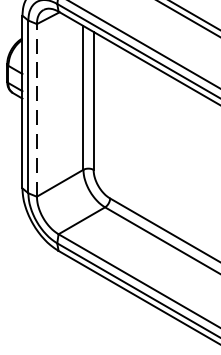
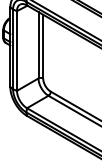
line: (37, 111) -> (17, 51), dashed -> solid

